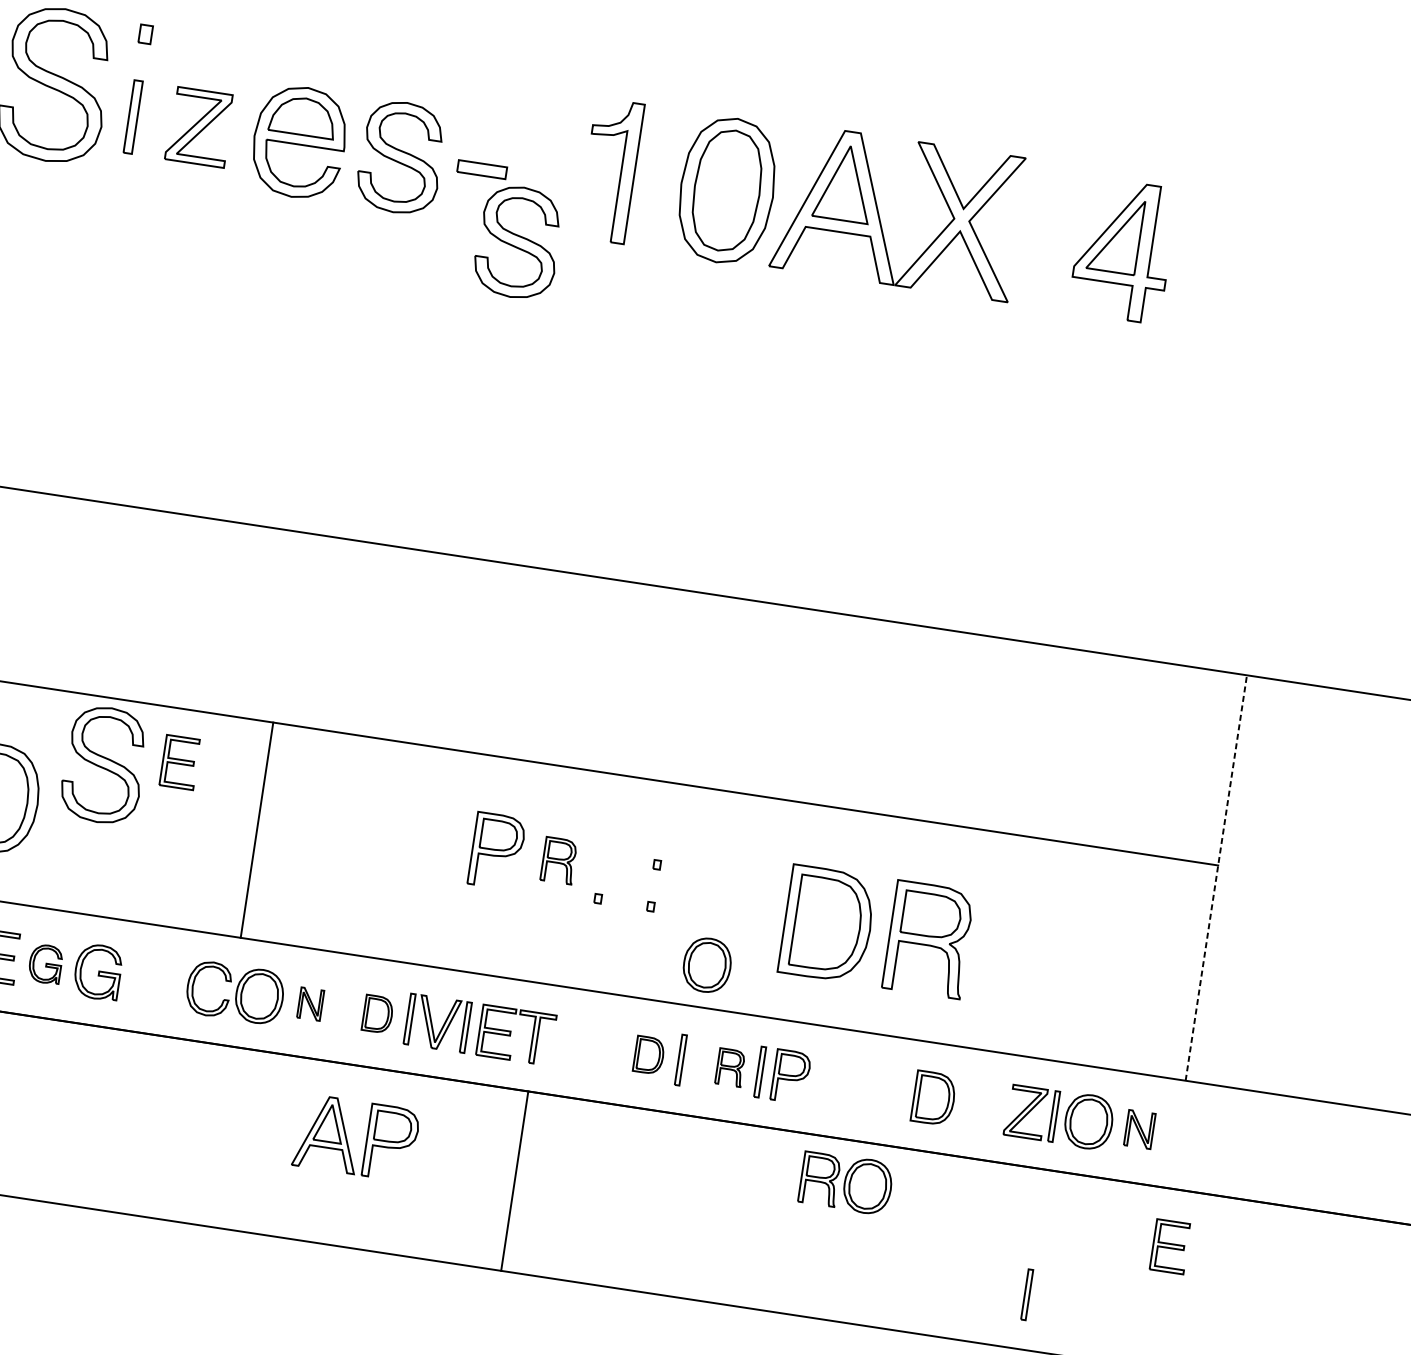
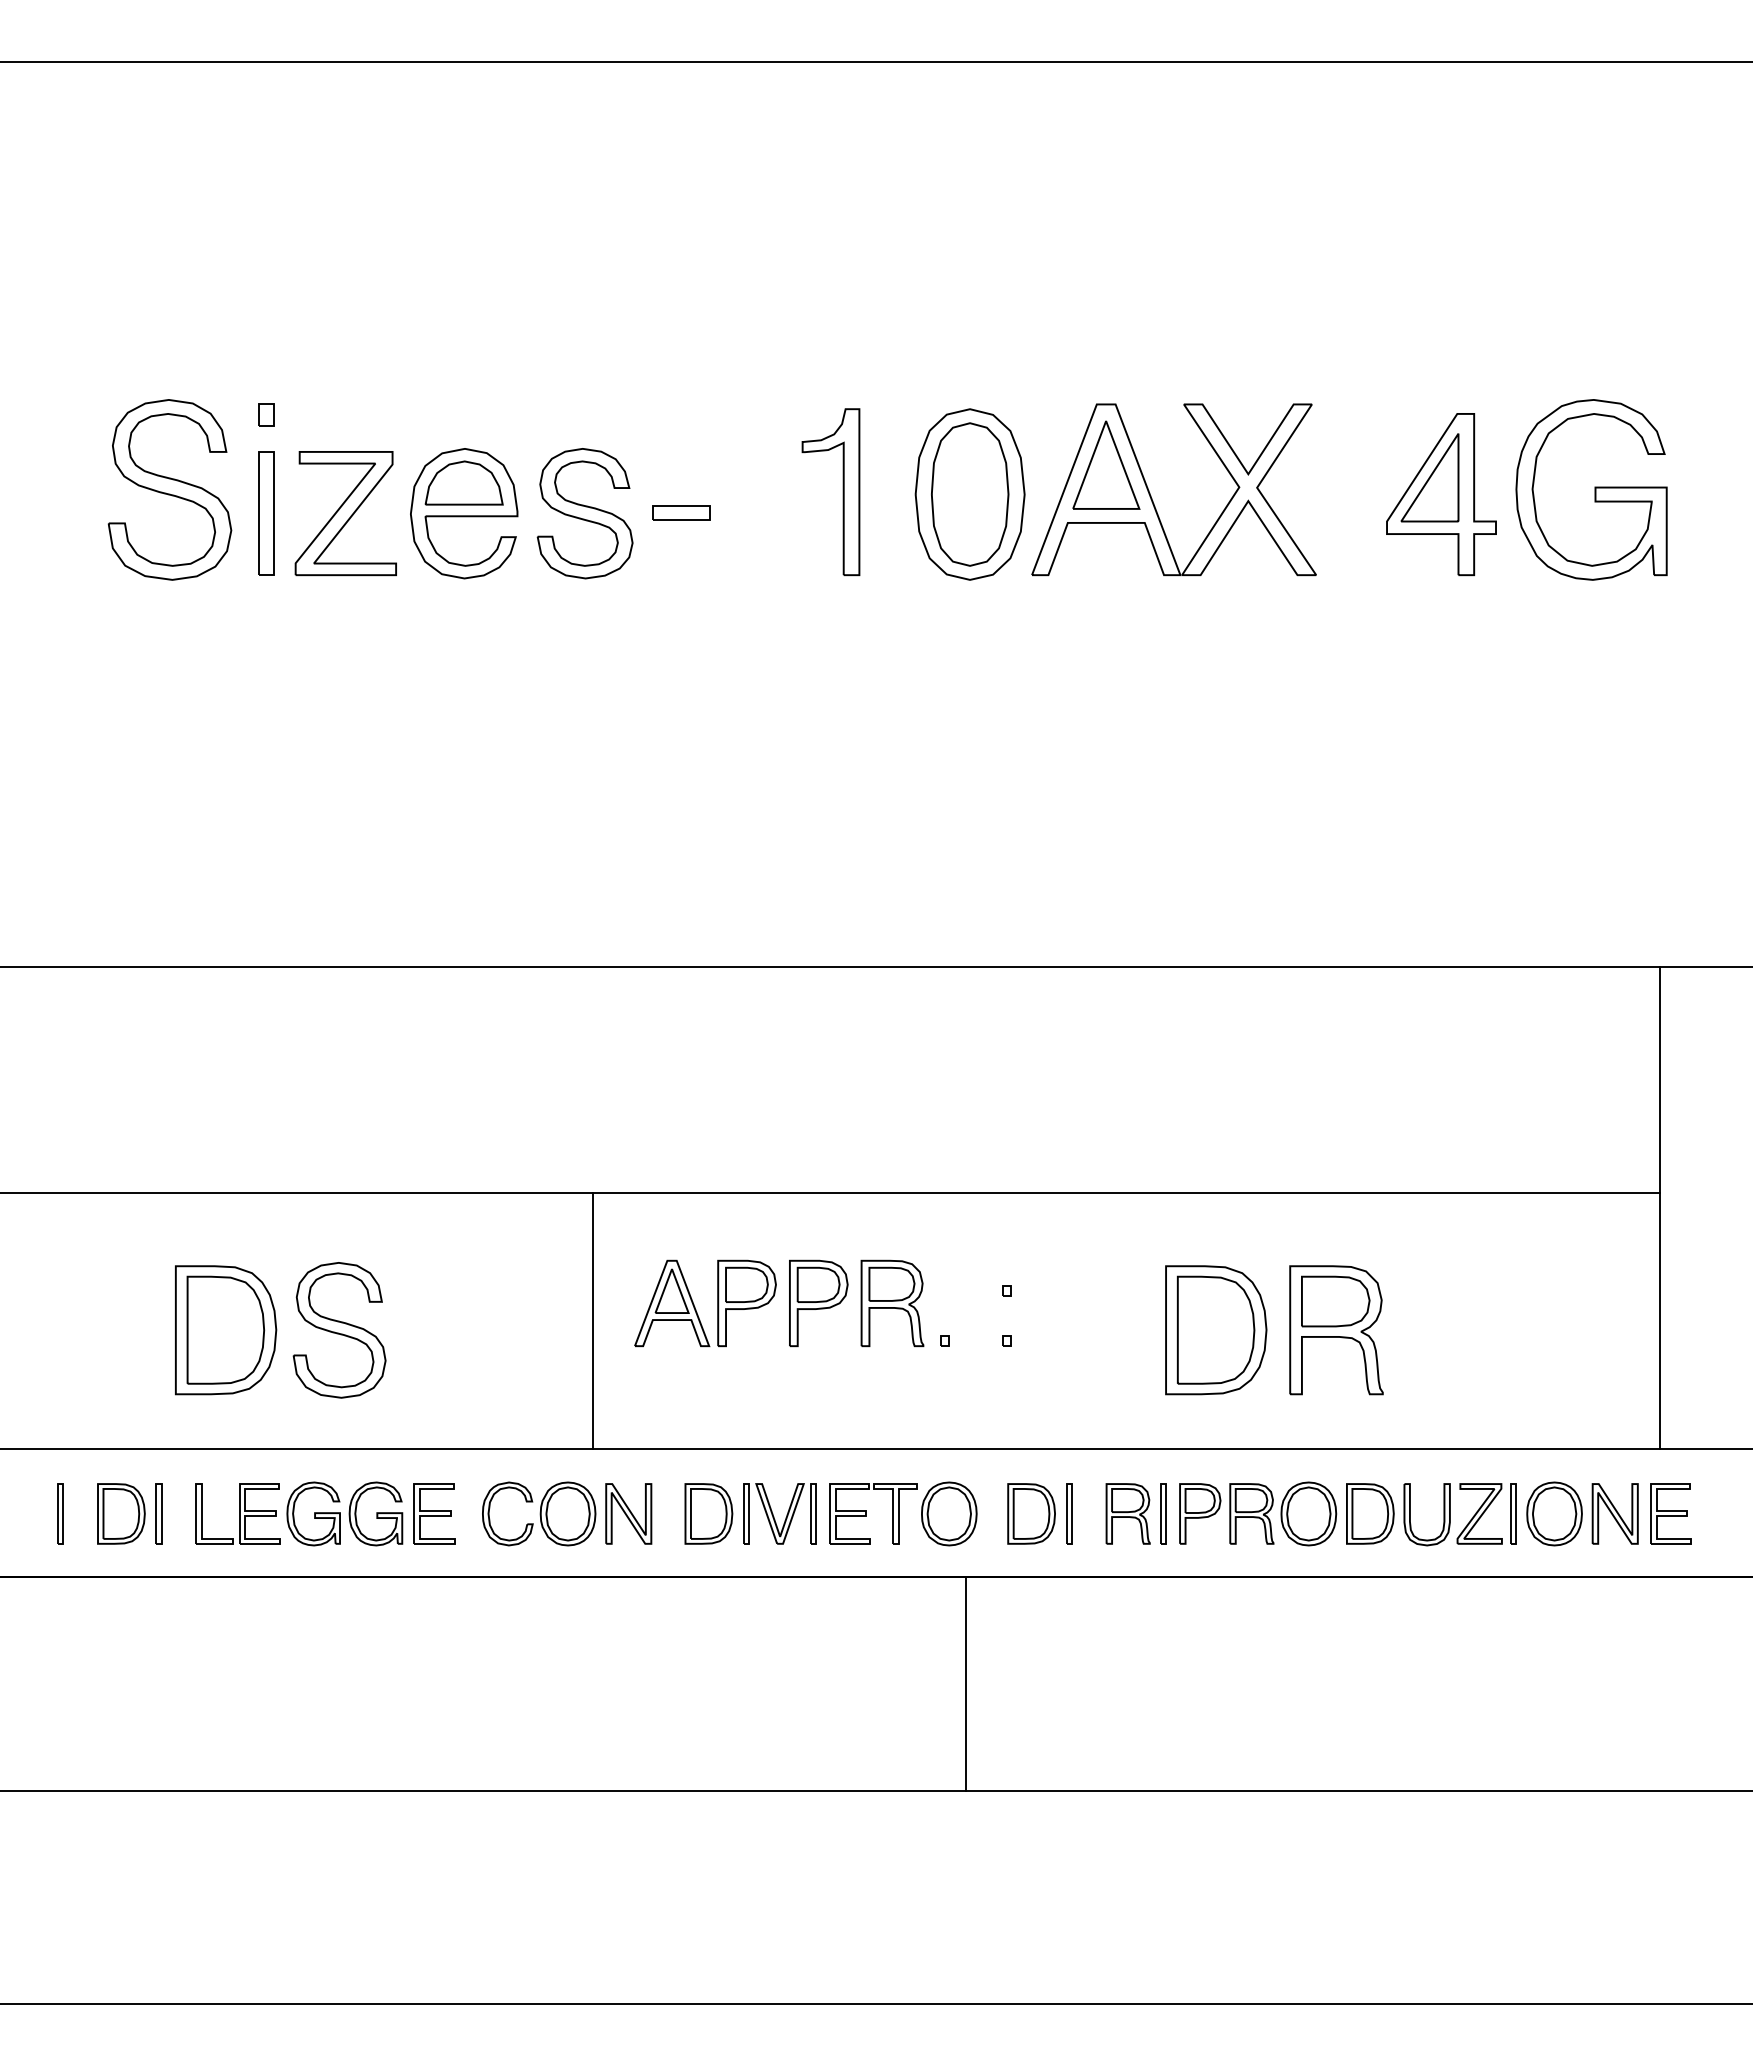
part: (133, 117) -> (266, 513), size x1.43
part: (199, 127) -> (345, 513), size x1.43
part: (517, 242) -> (735, 591), removed
part: (1250, 265) -> (1591, 489), added
part: (180, 762) -> (434, 1513), moved
part: (103, 765) -> (339, 1330), moved
line: (256, 830) -> (592, 1321), moved
part: (559, 860) -> (892, 1303), size x1.67
line: (1216, 877) -> (1659, 1207), dashed -> solid
part: (45, 963) -> (313, 1513), size x1.43
part: (707, 964) -> (949, 1513), moved
part: (310, 1003) -> (628, 1513), size x1.67
part: (377, 1013) -> (708, 1513), size x1.43
part: (649, 1054) -> (1031, 1513), size x1.43
part: (729, 1067) -> (1127, 1513), size x1.43
part: (967, 1103) -> (1410, 1514), added
part: (1139, 1129) -> (1614, 1513), size x1.43
part: (347, 1139) -> (695, 1306), moved
line: (514, 1180) -> (966, 1683), moved
part: (846, 1182) -> (1283, 1513), moved
part: (1169, 1246) -> (1670, 1513), moved
part: (1027, 1294) -> (1513, 1725), removed

